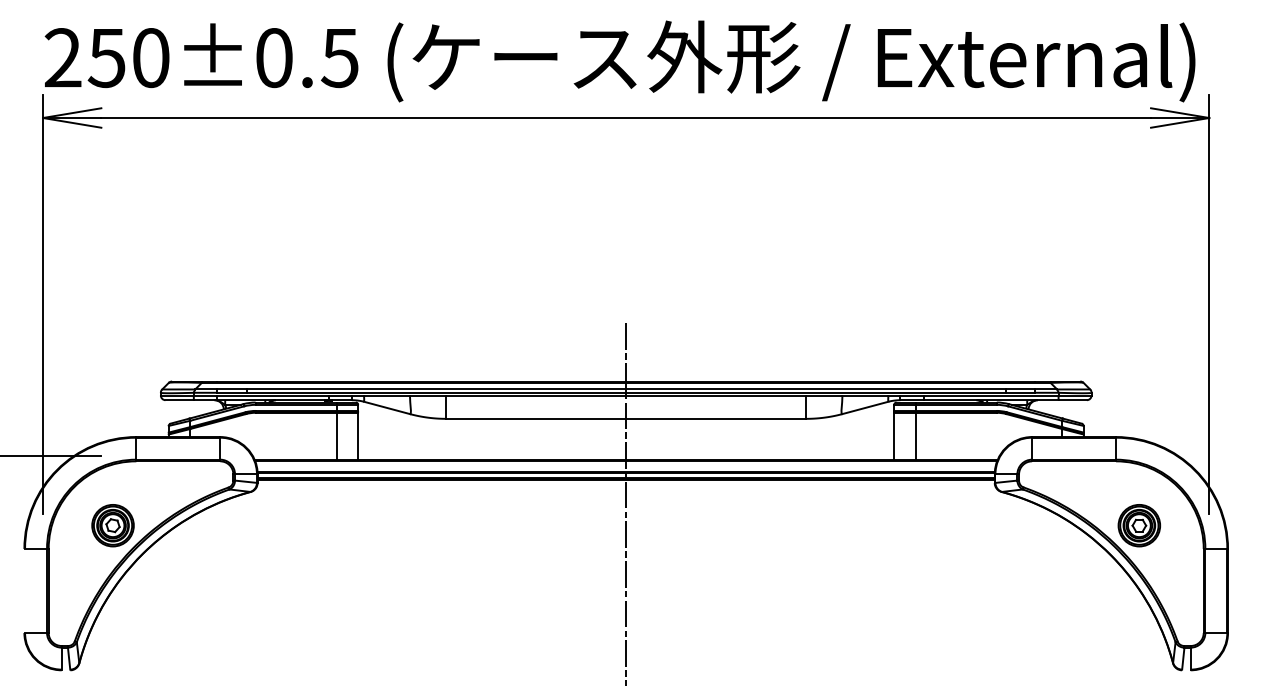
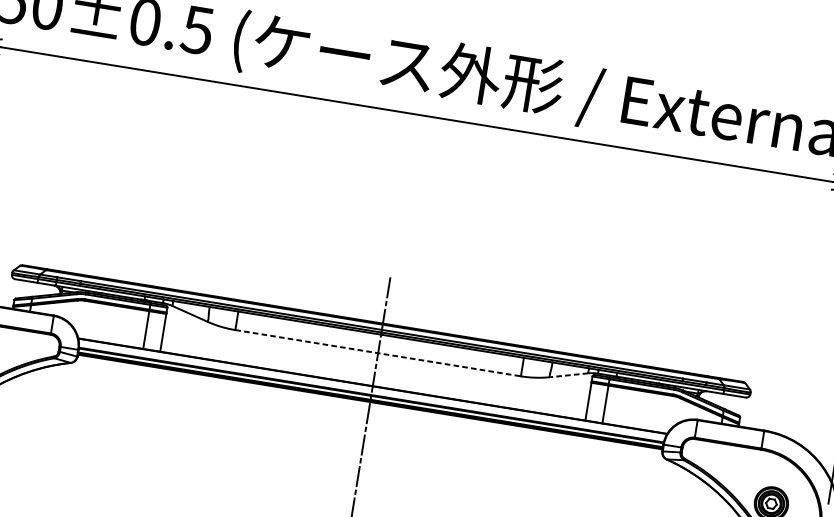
line: (865, 407) -> (569, 374), solid -> dashed
line: (626, 418) -> (378, 352), solid -> dashed

